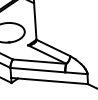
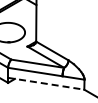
line: (49, 80) -> (46, 83), solid -> dashed

